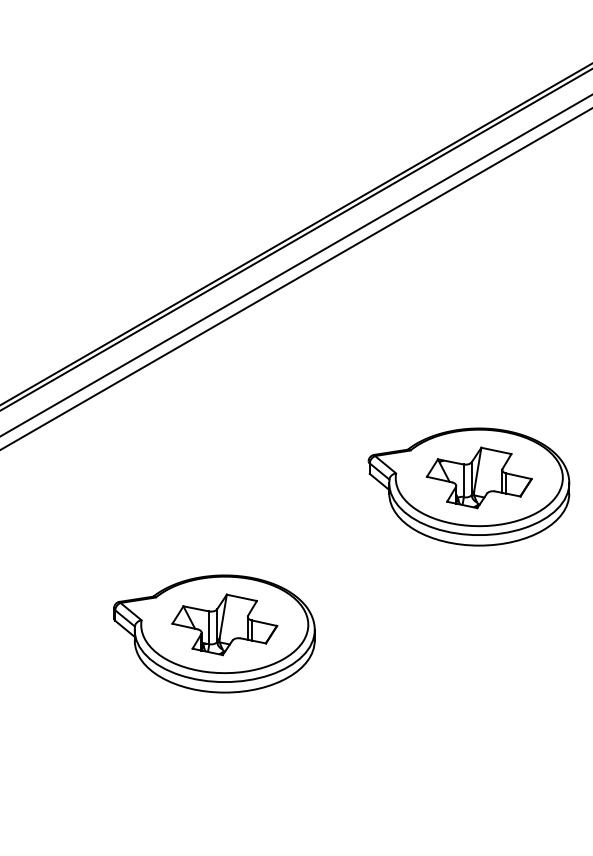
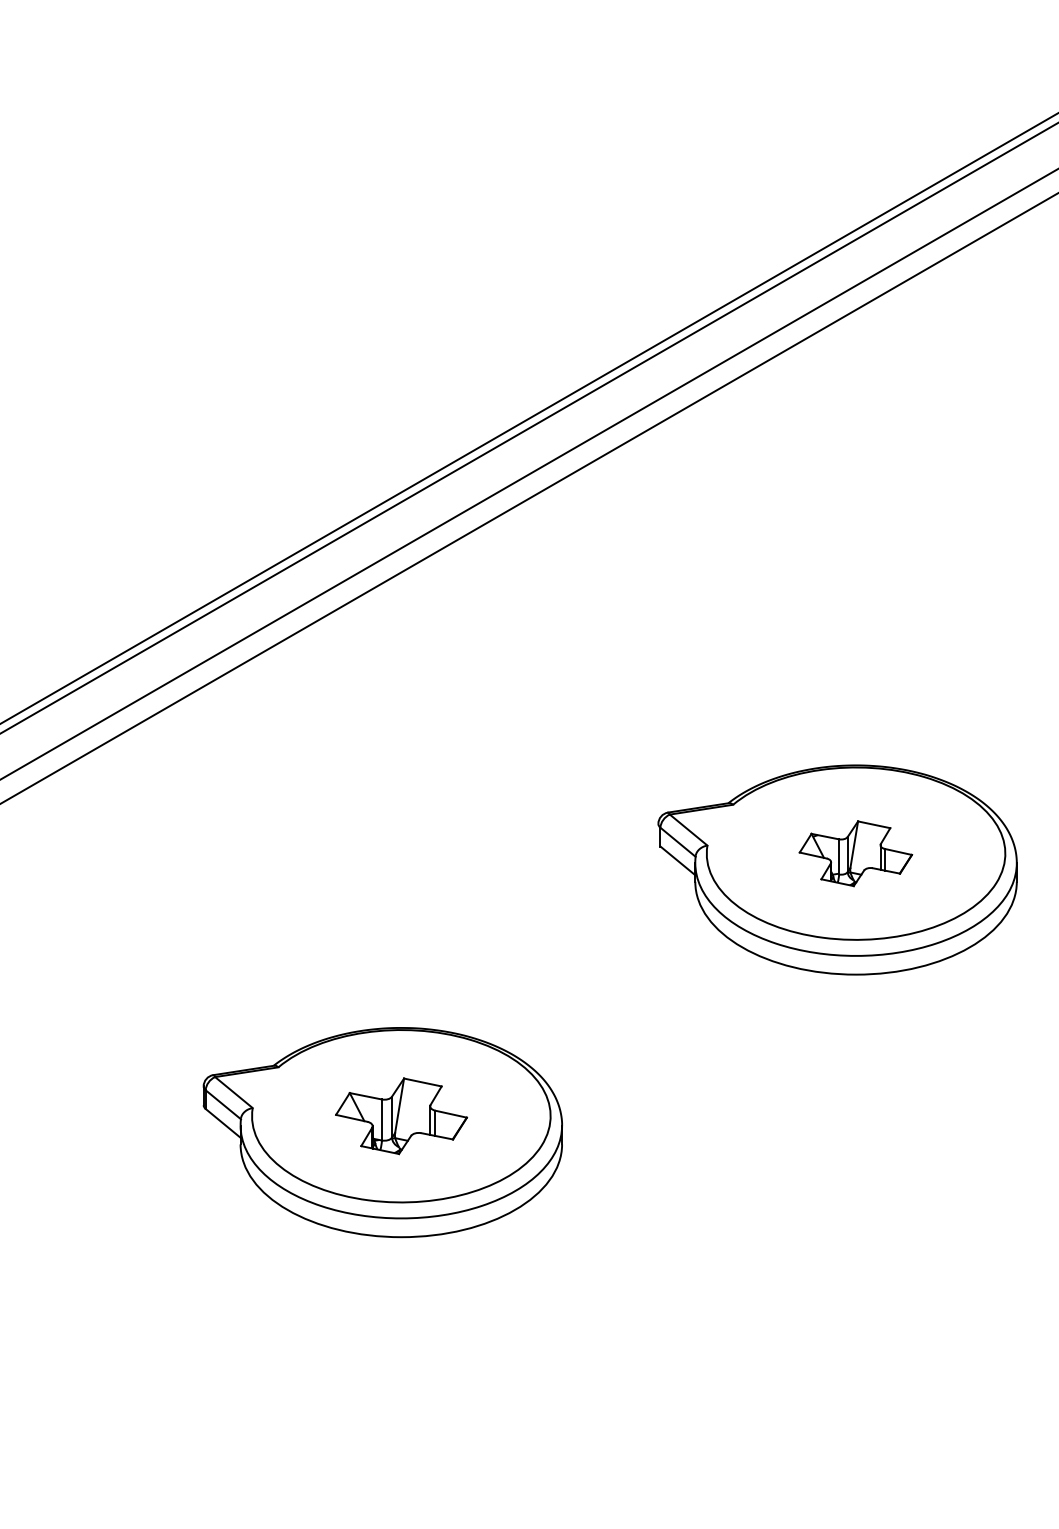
part: (478, 477) -> (854, 852), size x0.6
part: (224, 624) -> (400, 1115), size x0.7

